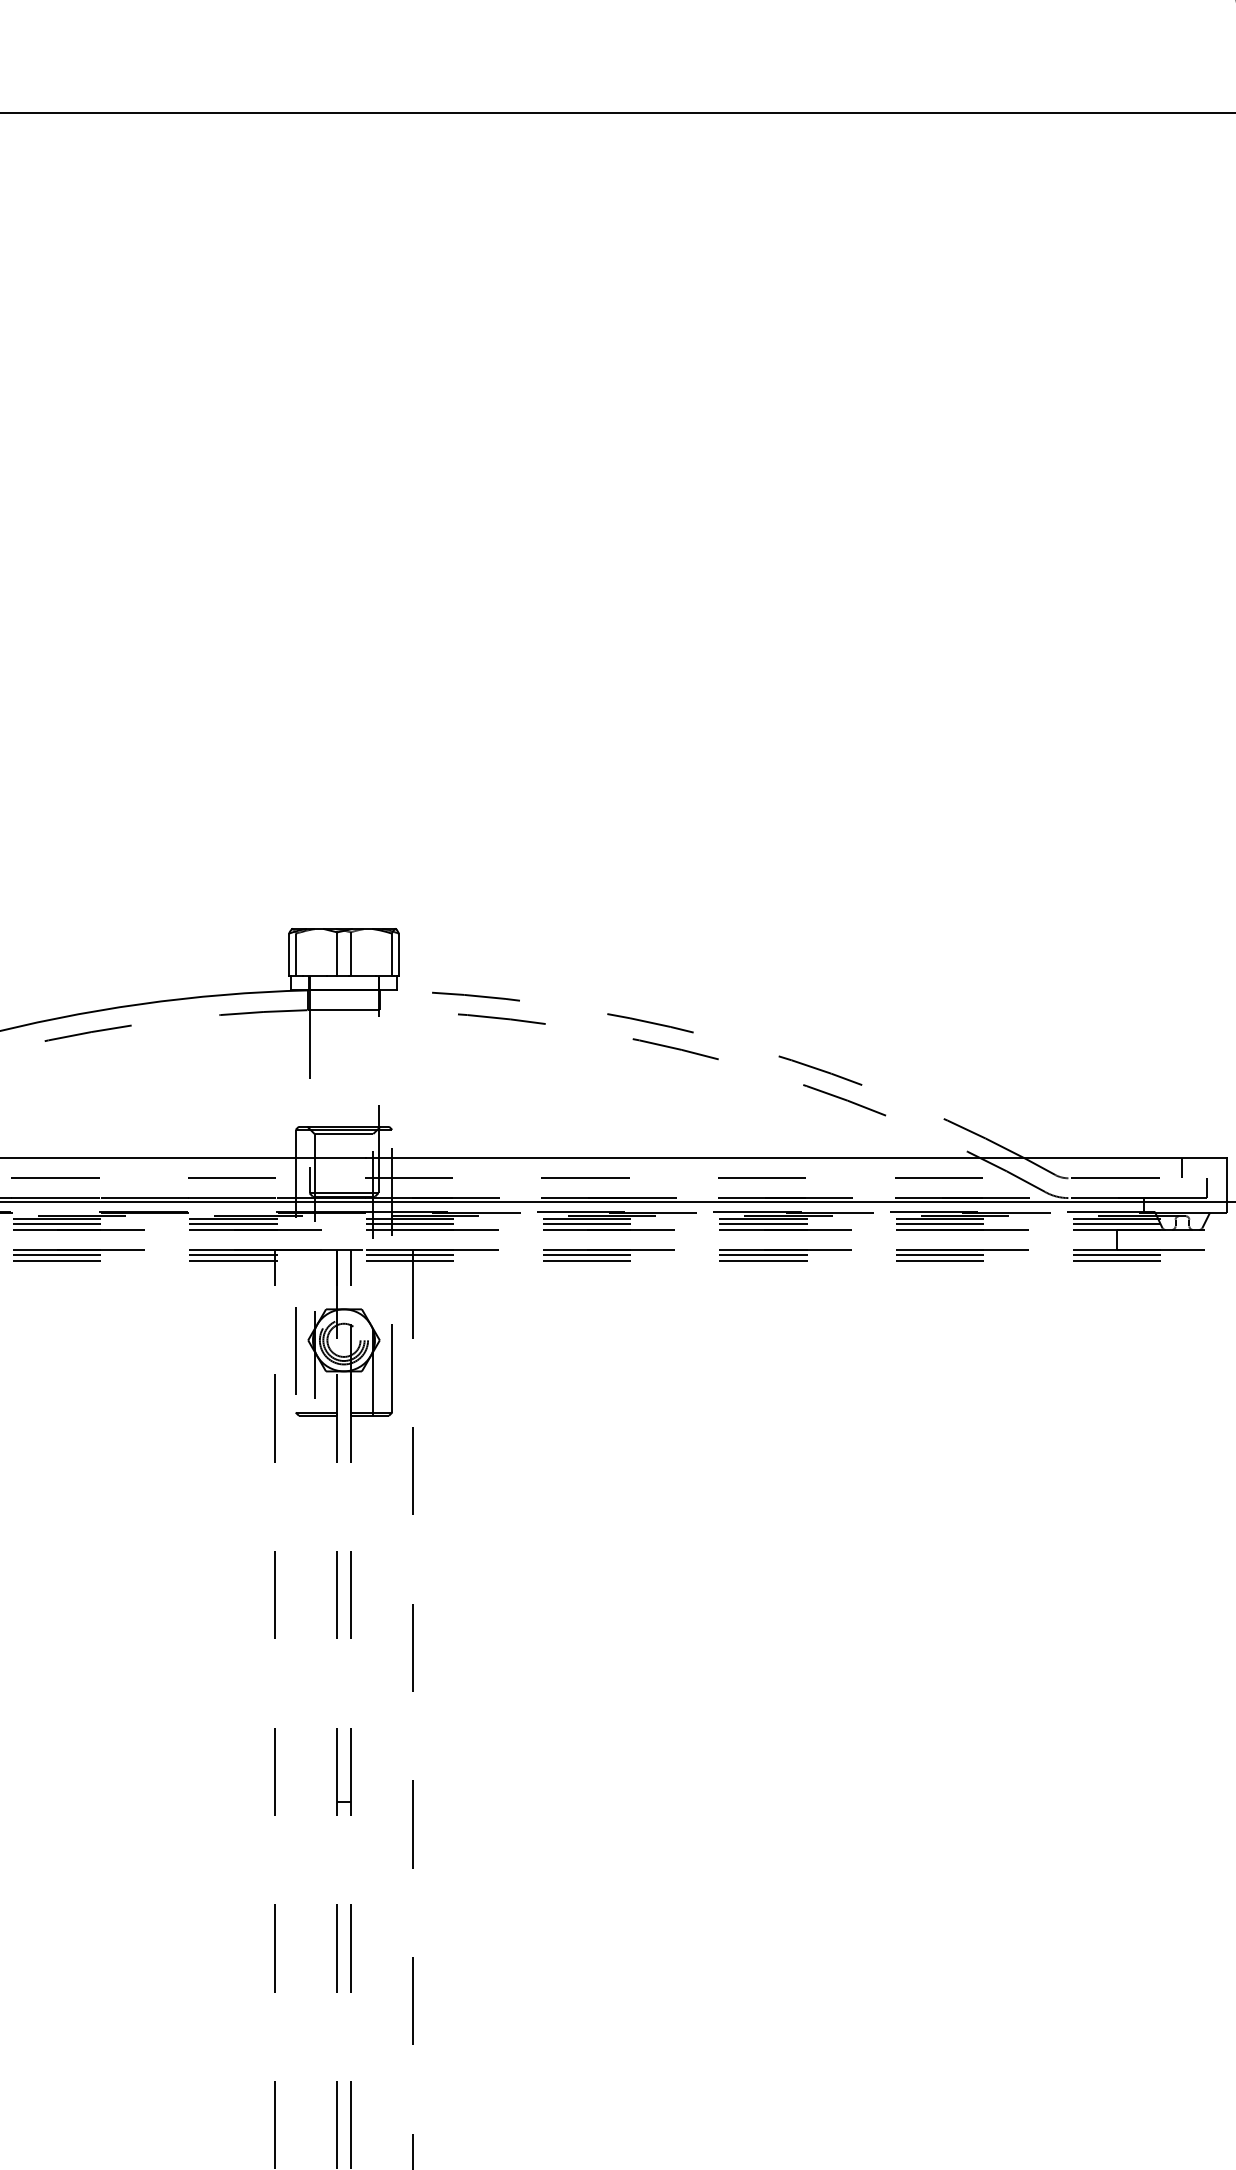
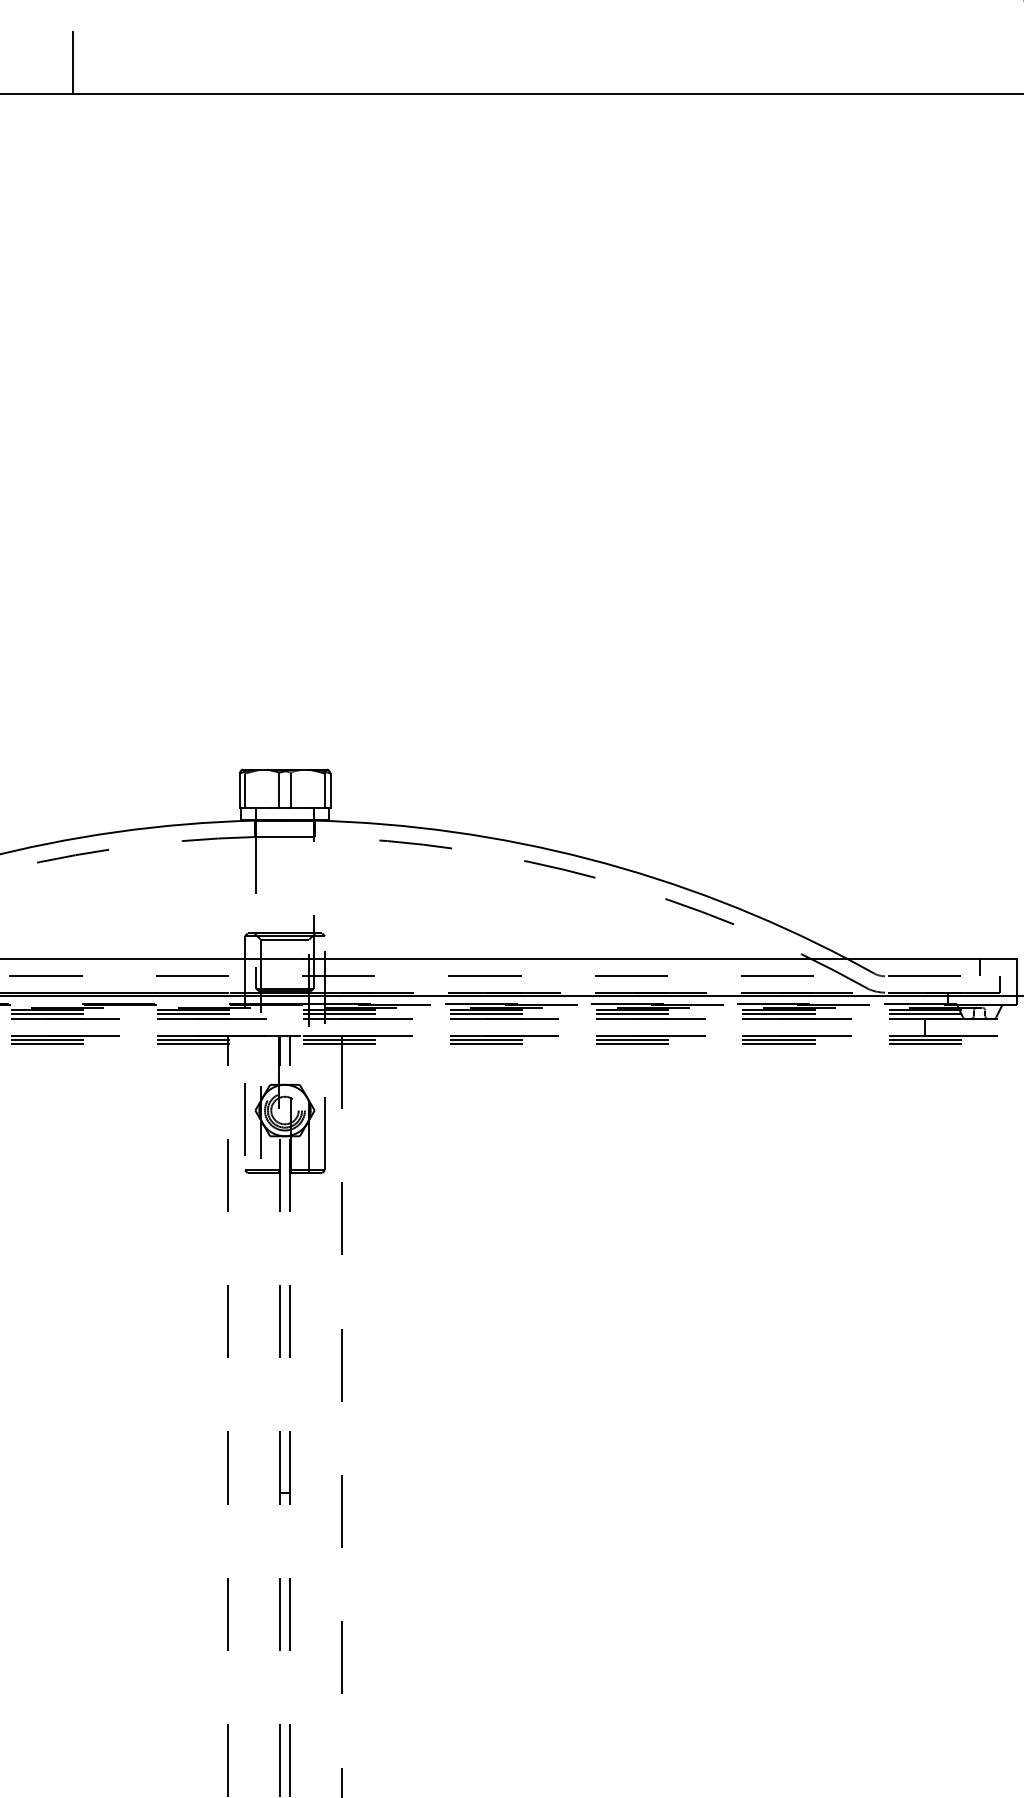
line: (87, 75) -> (72, 62), added
arc: (711, 1037) -> (589, 859), dashed -> solid

